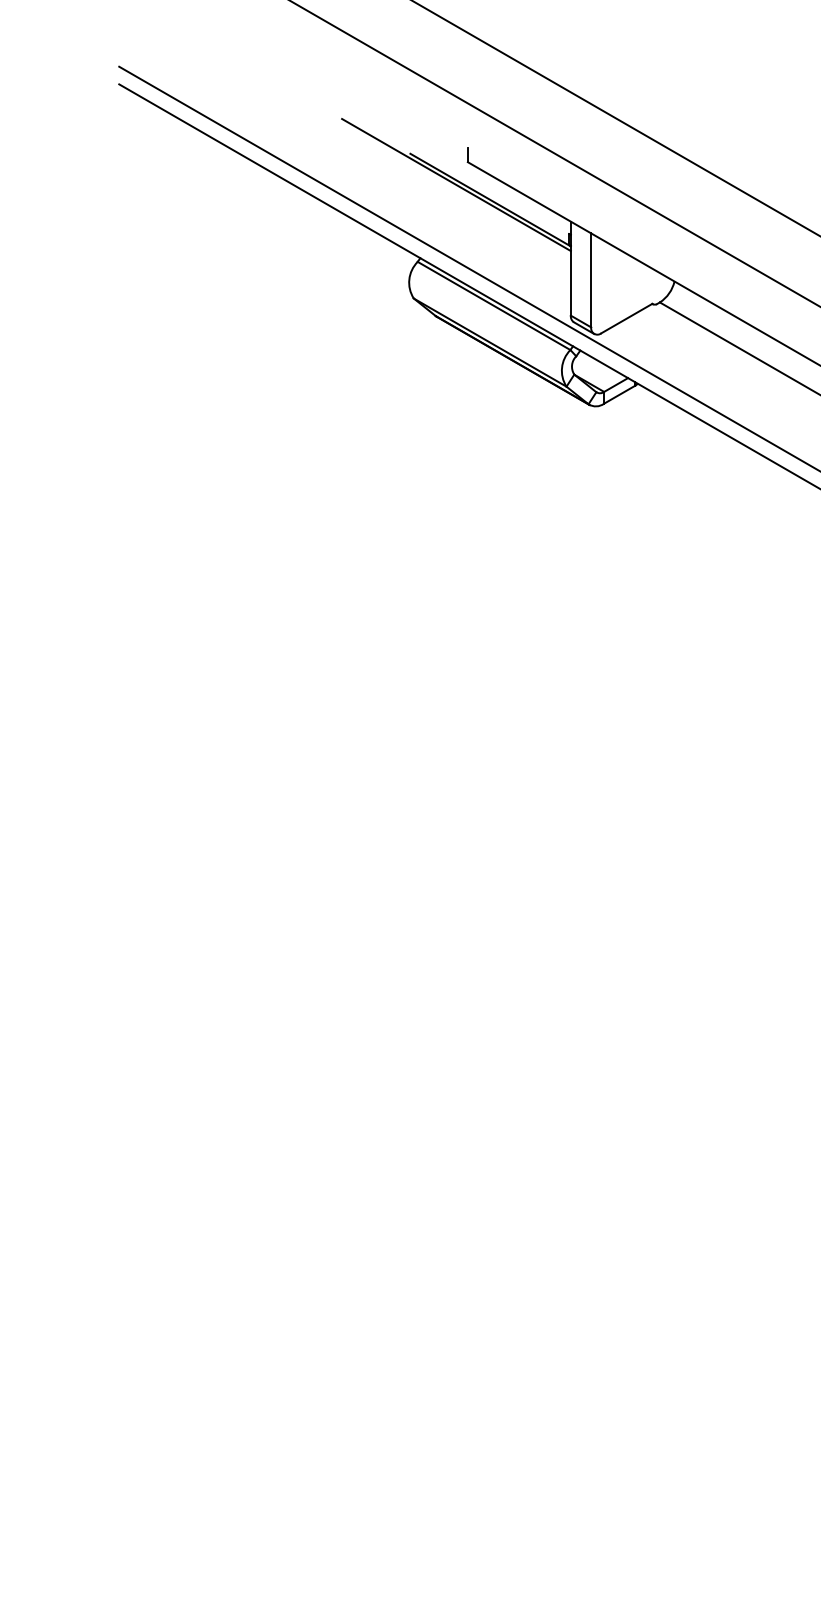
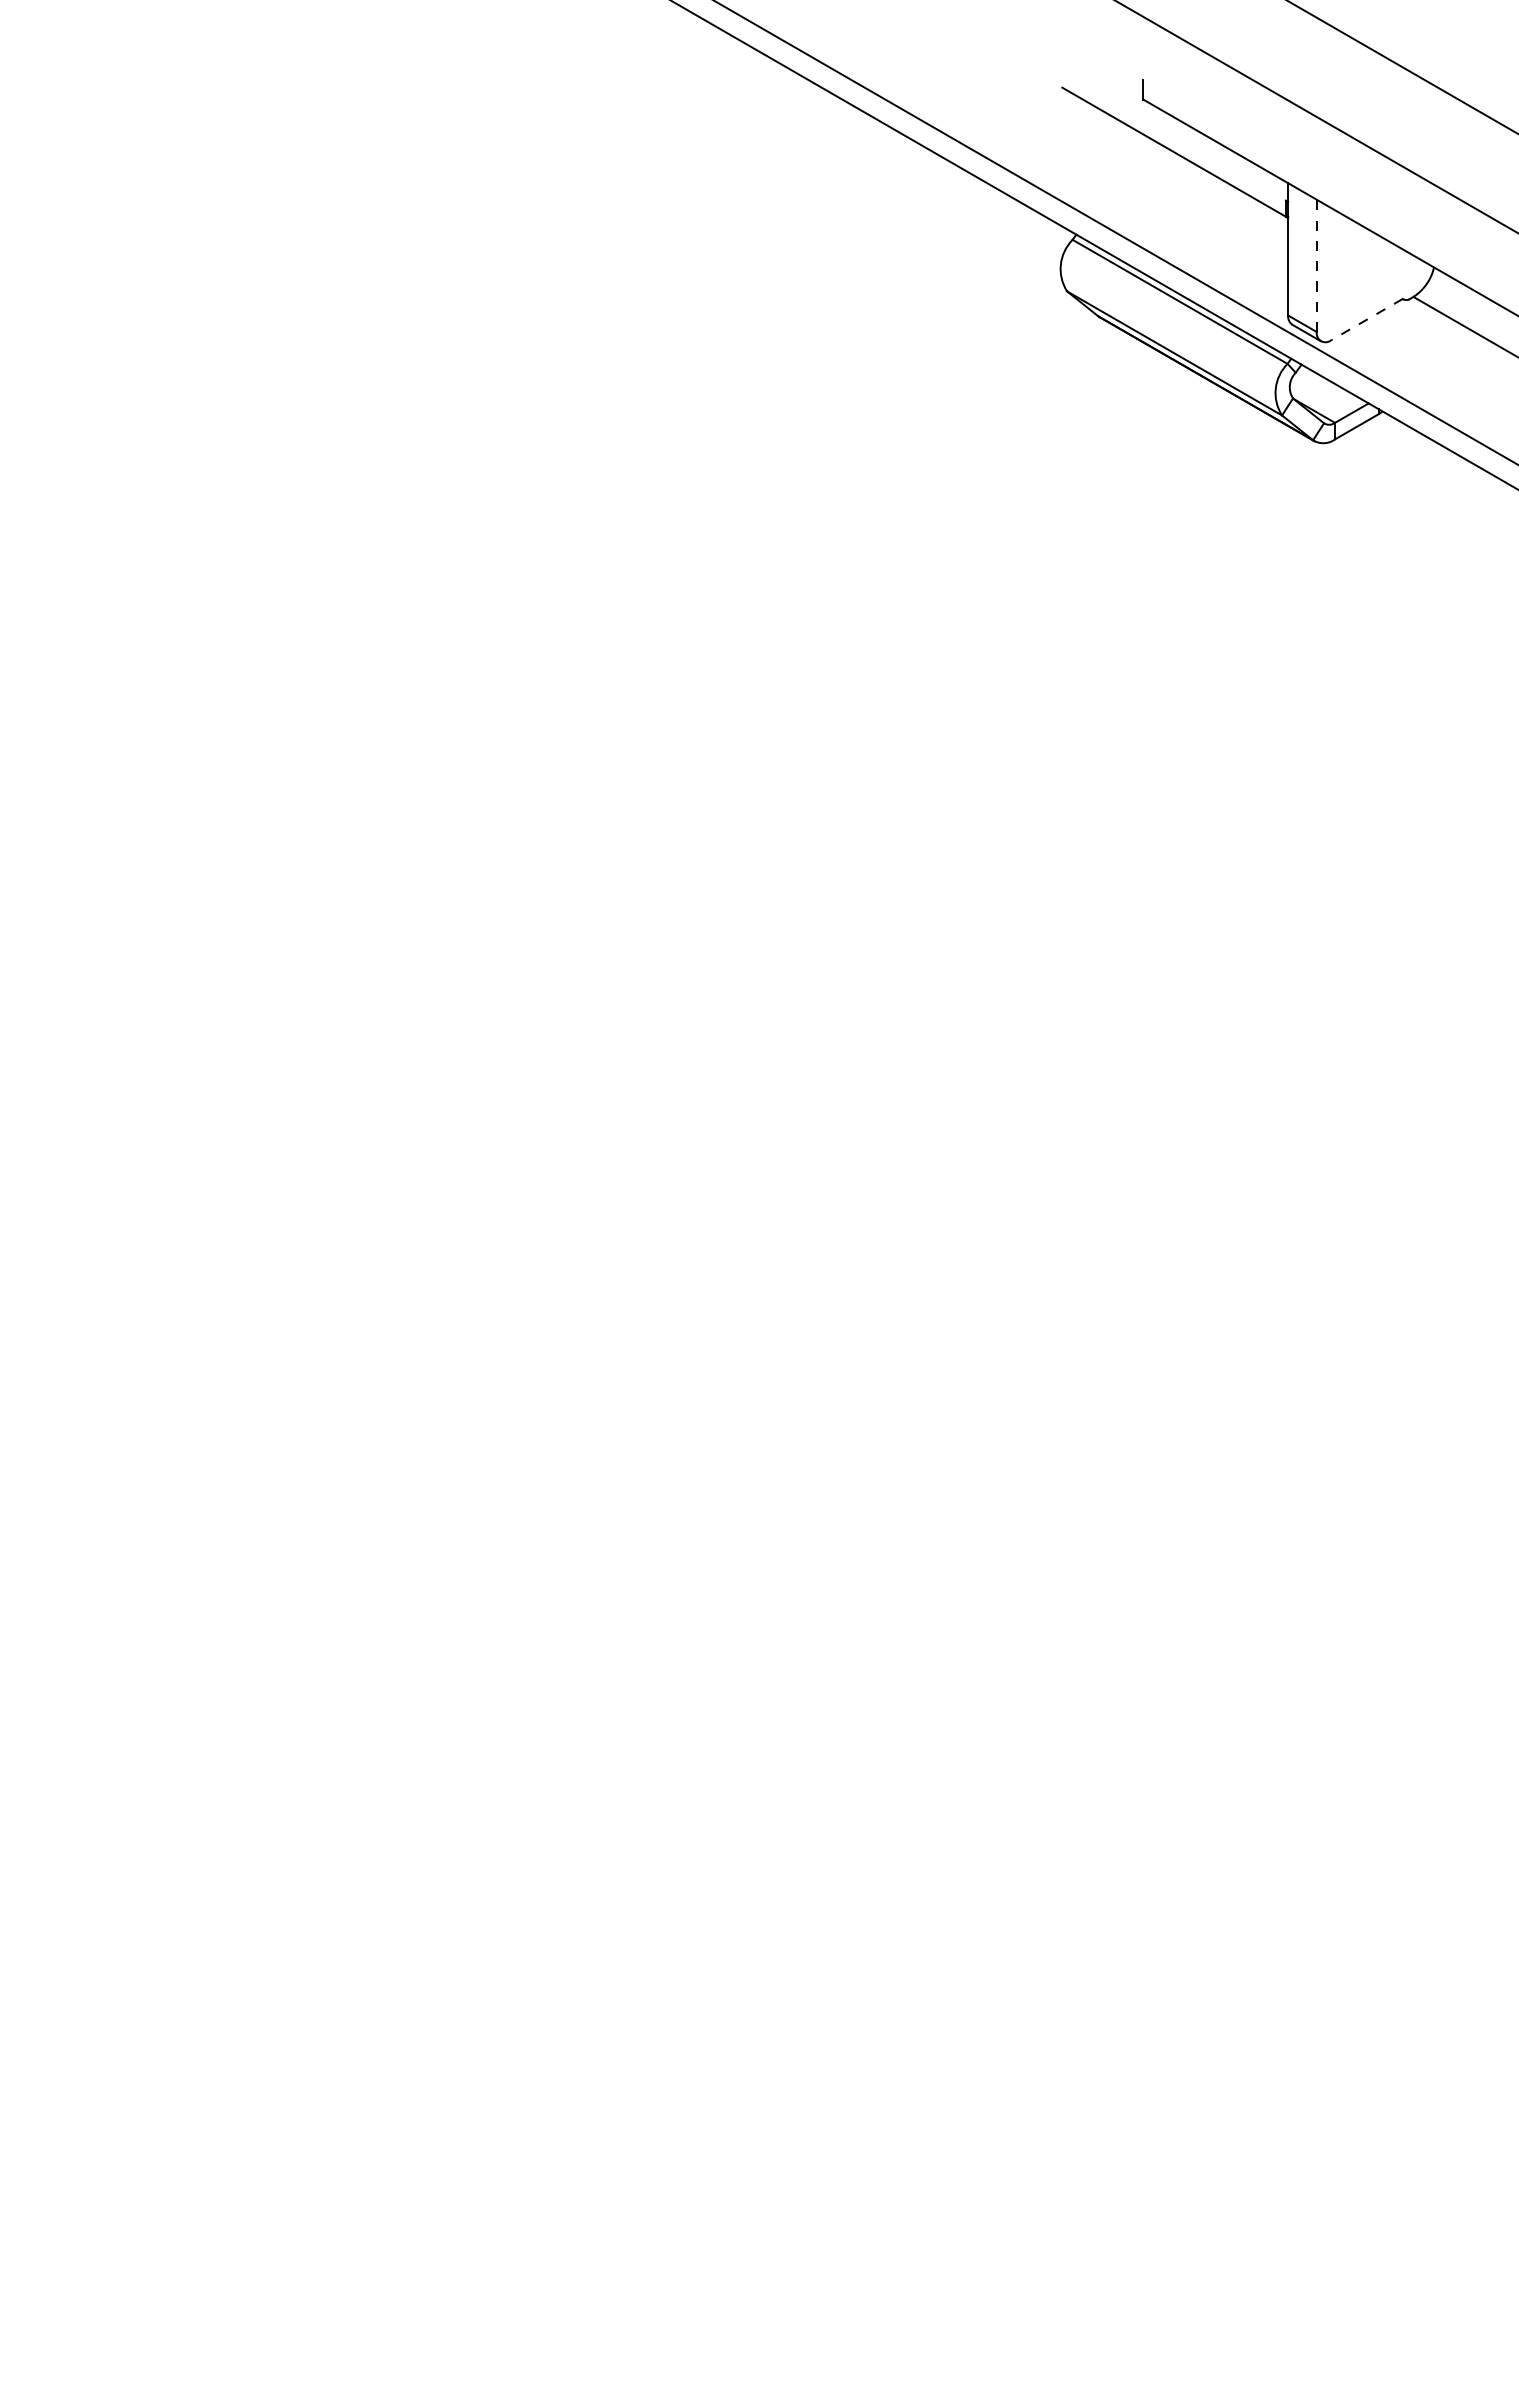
line: (456, 184) -> (1127, 131), removed
line: (590, 280) -> (1316, 265), solid -> dashed
line: (626, 318) -> (1366, 319), solid -> dashed

